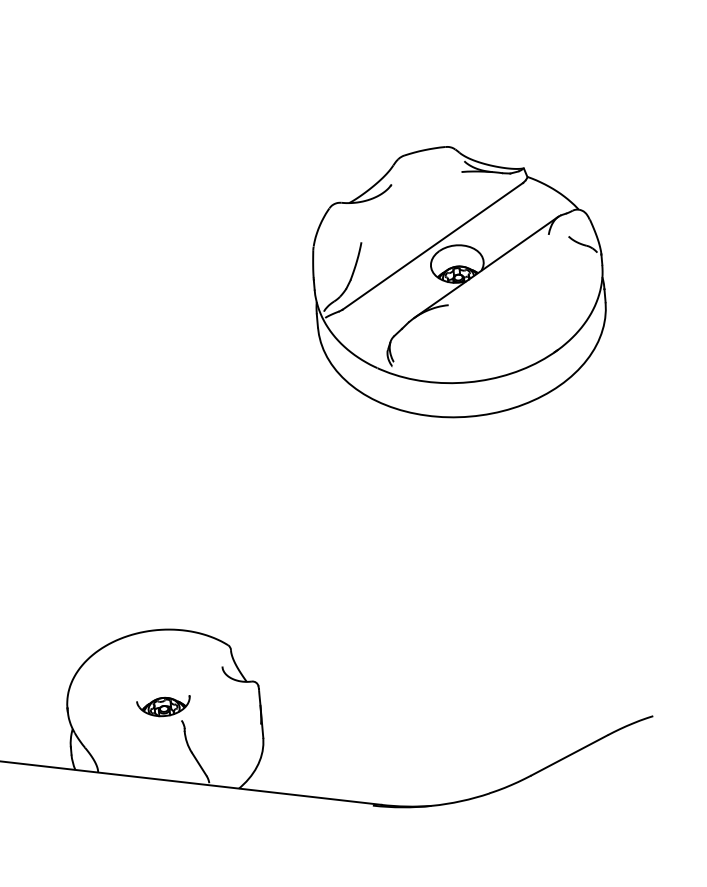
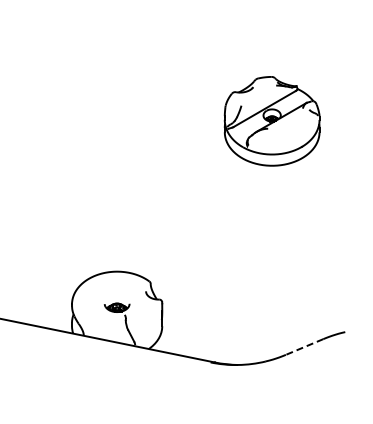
part: (457, 282) -> (271, 121), size x0.7
line: (569, 756) -> (304, 347), solid -> dashed

